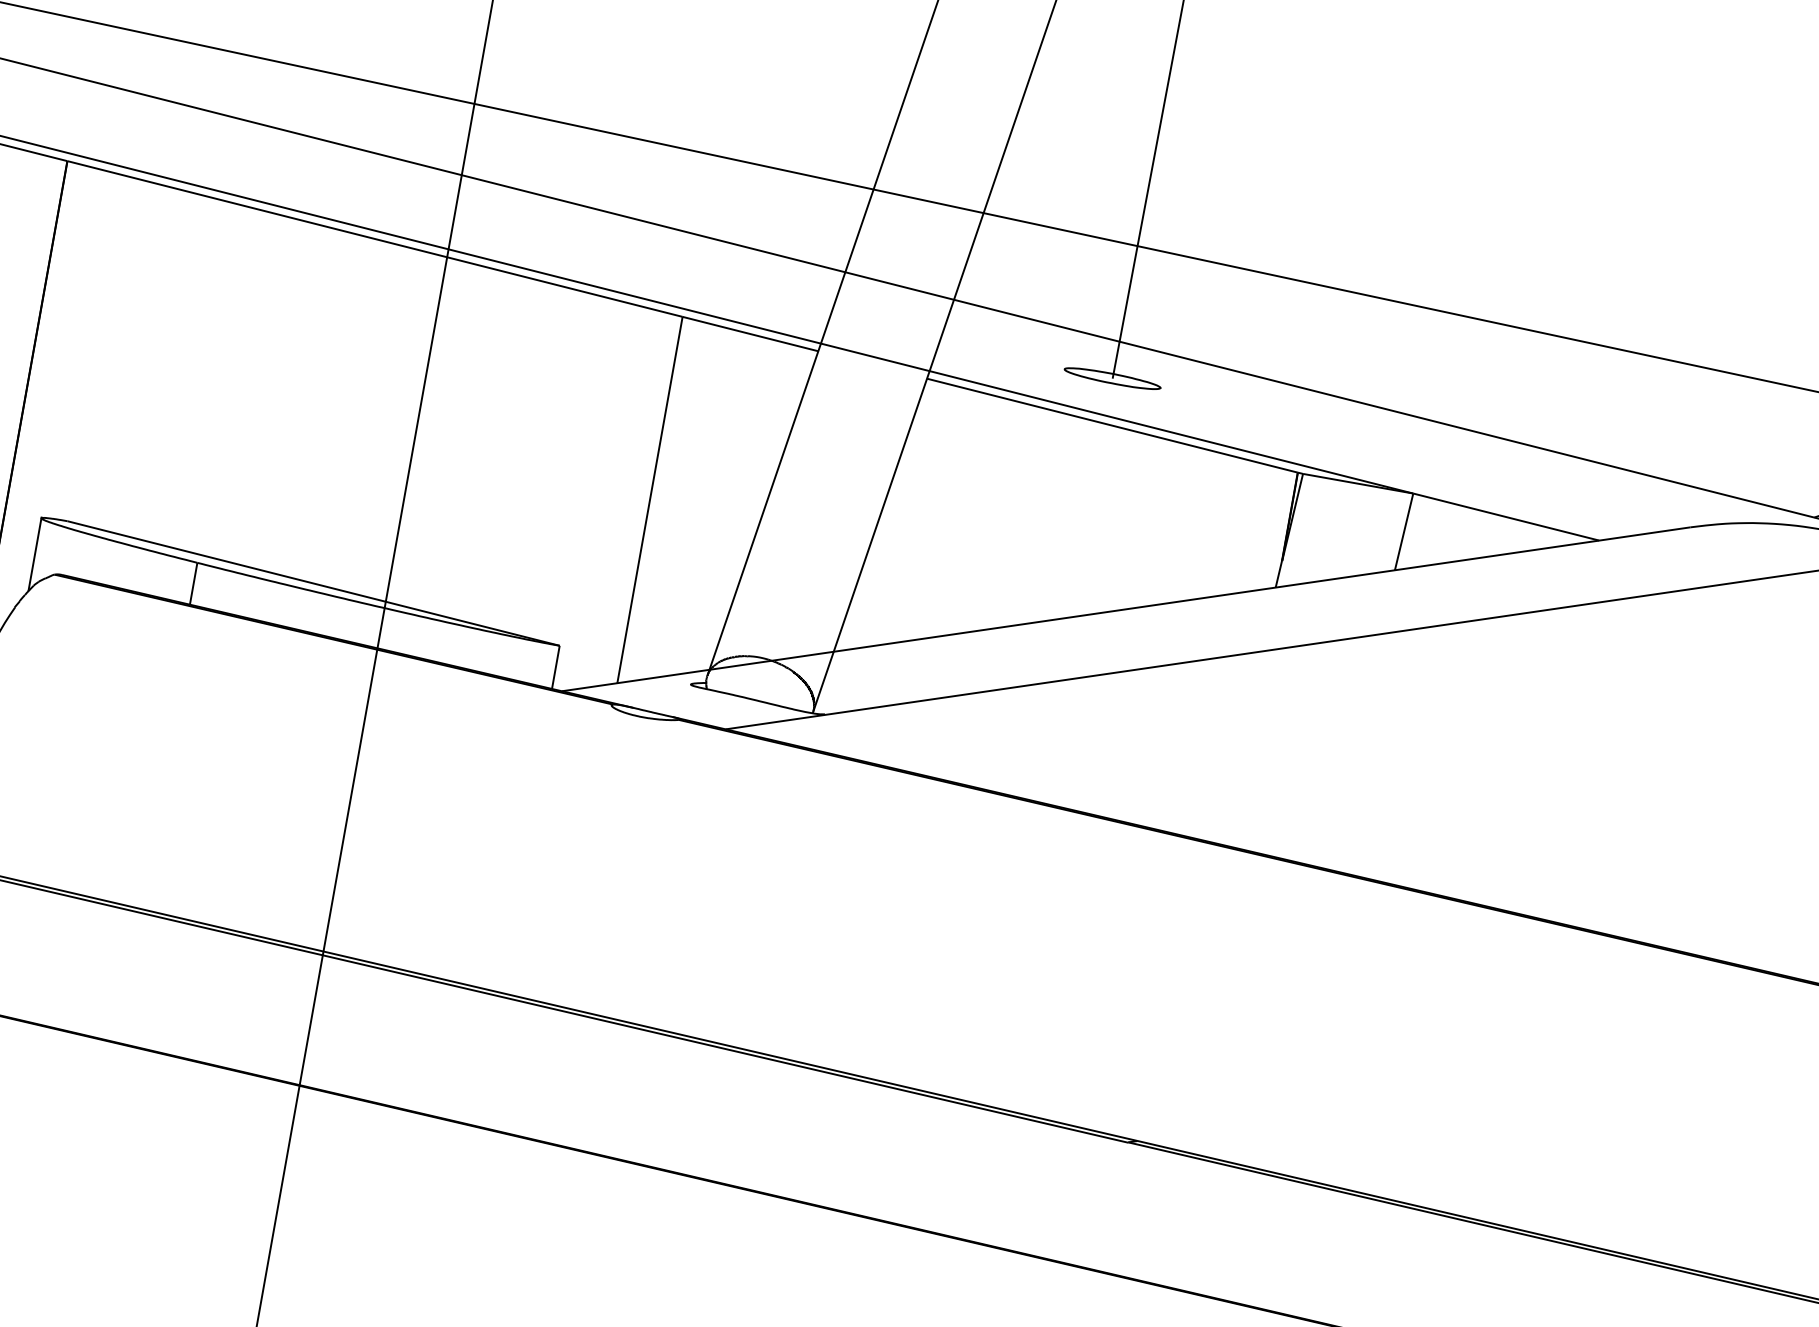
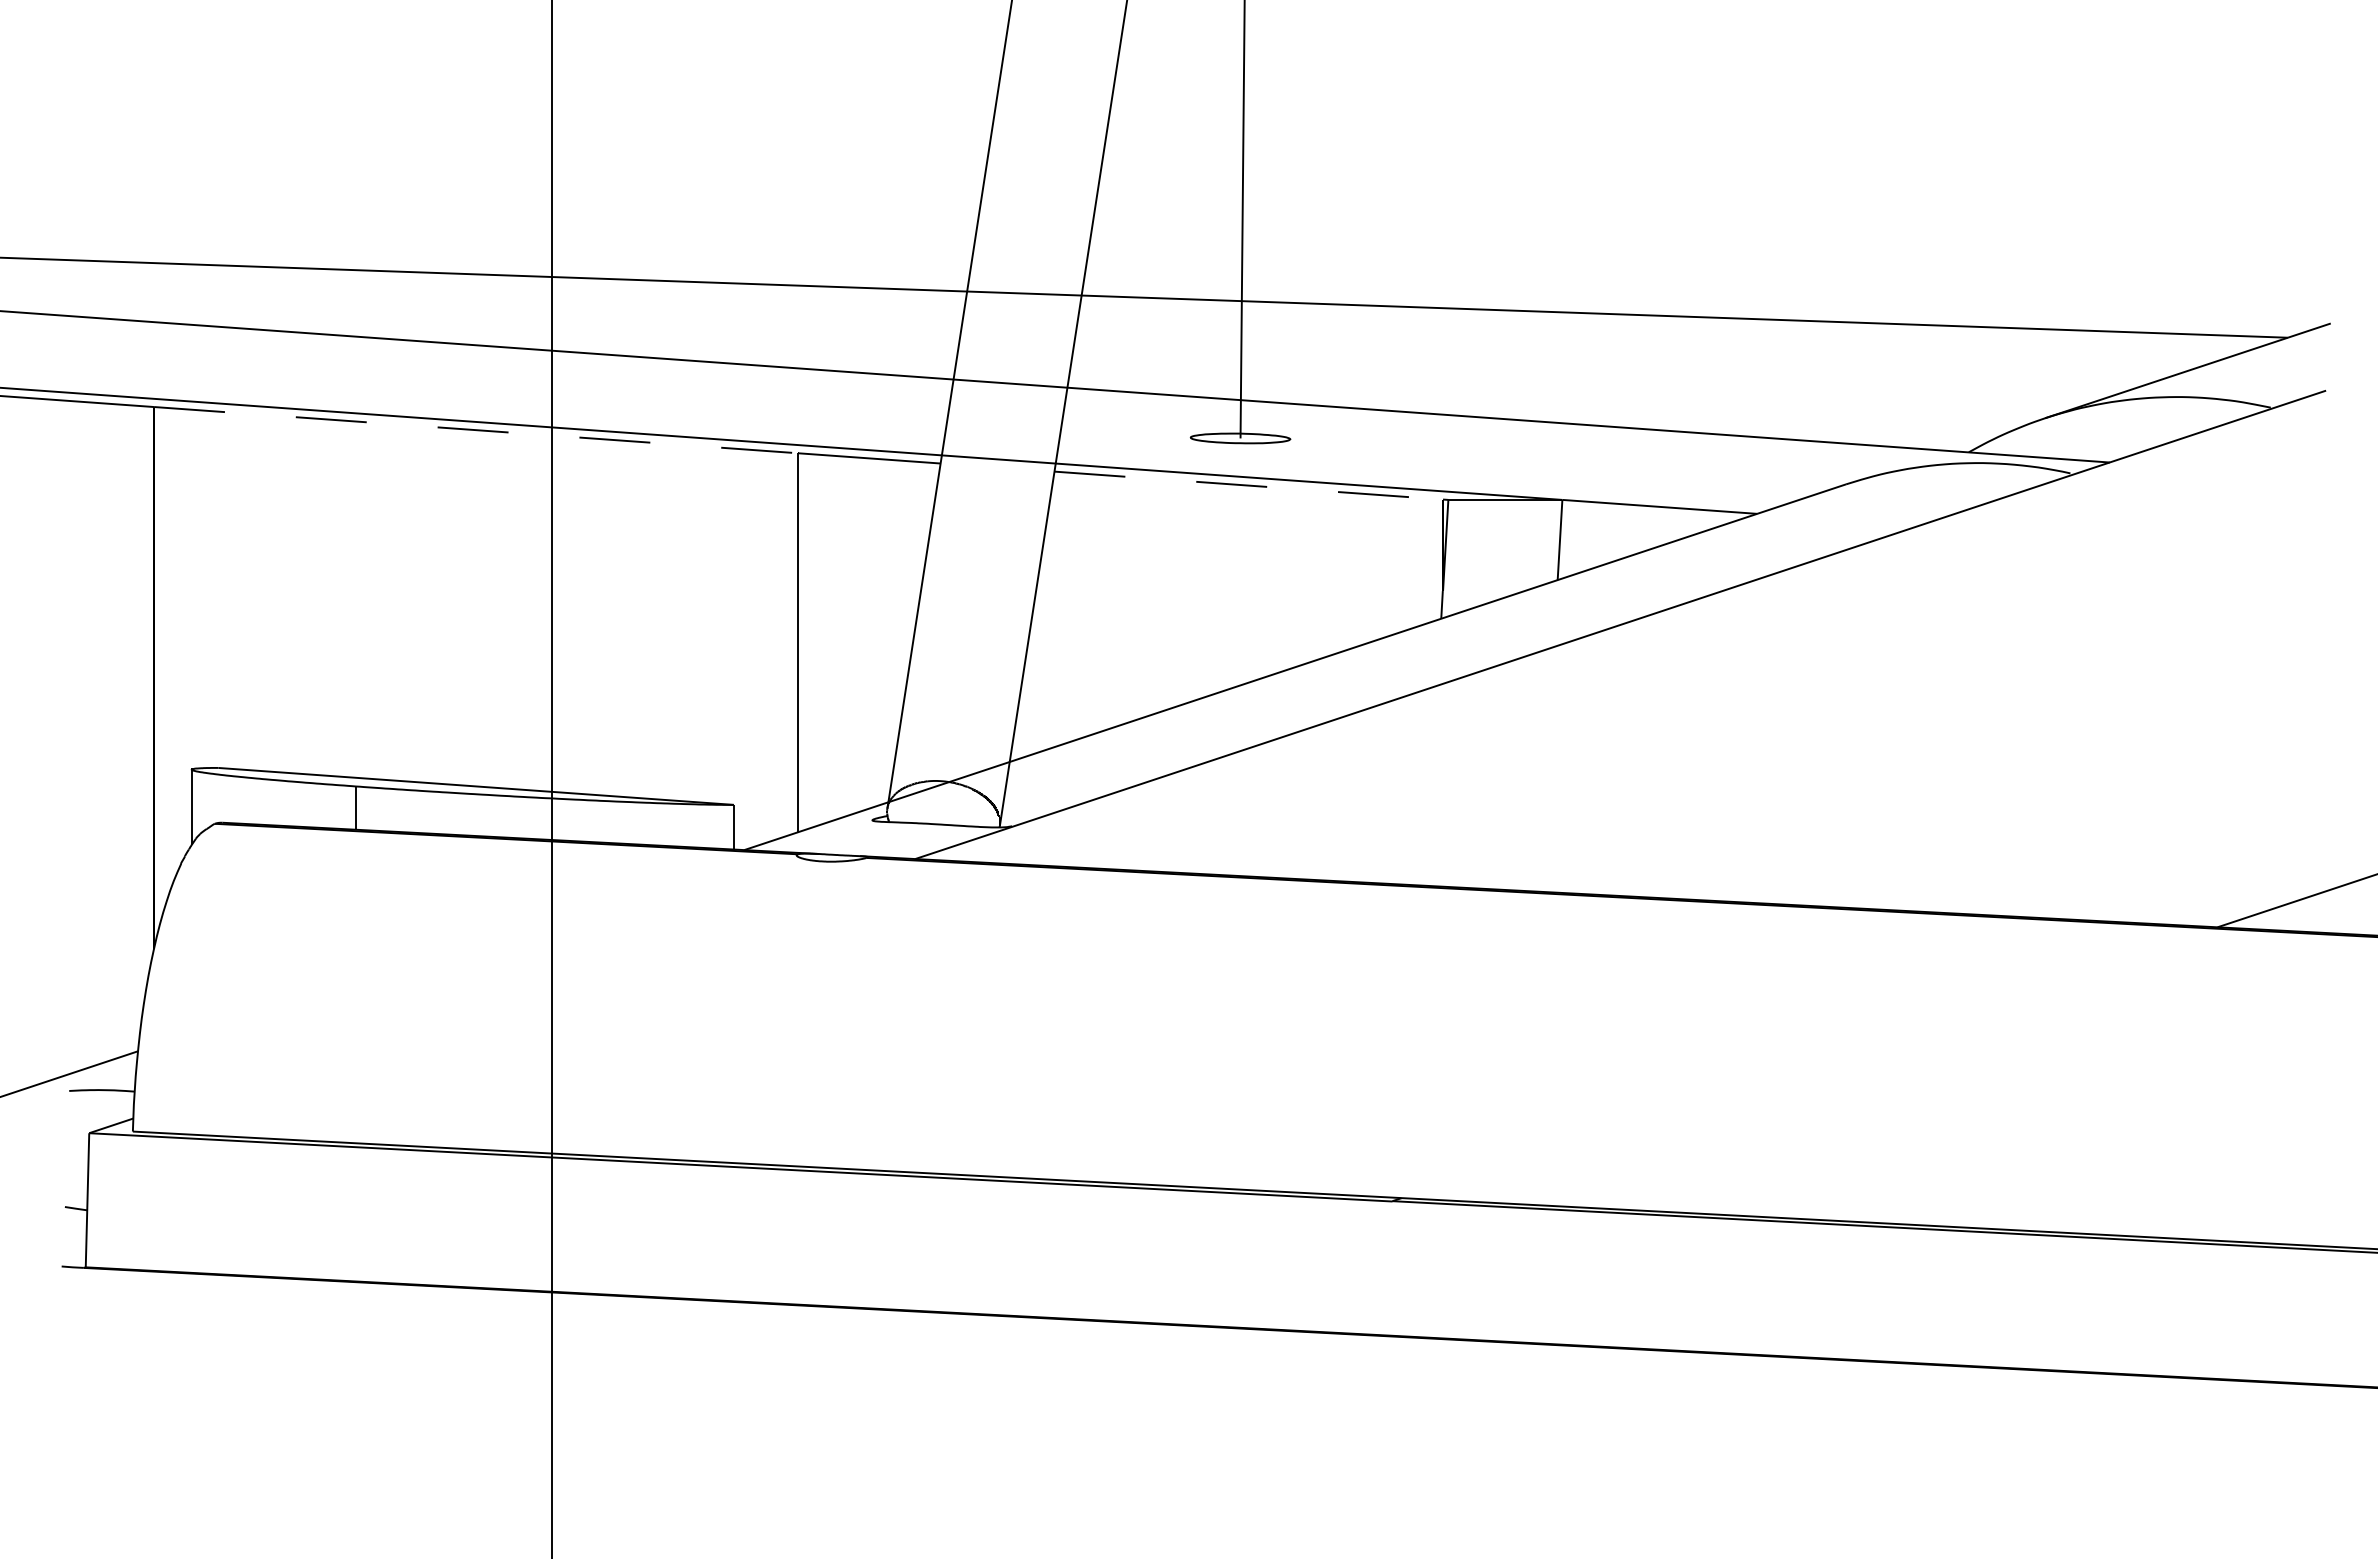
line: (375, 239) -> (476, 430), solid -> dashed
line: (1112, 425) -> (1248, 485), solid -> dashed

